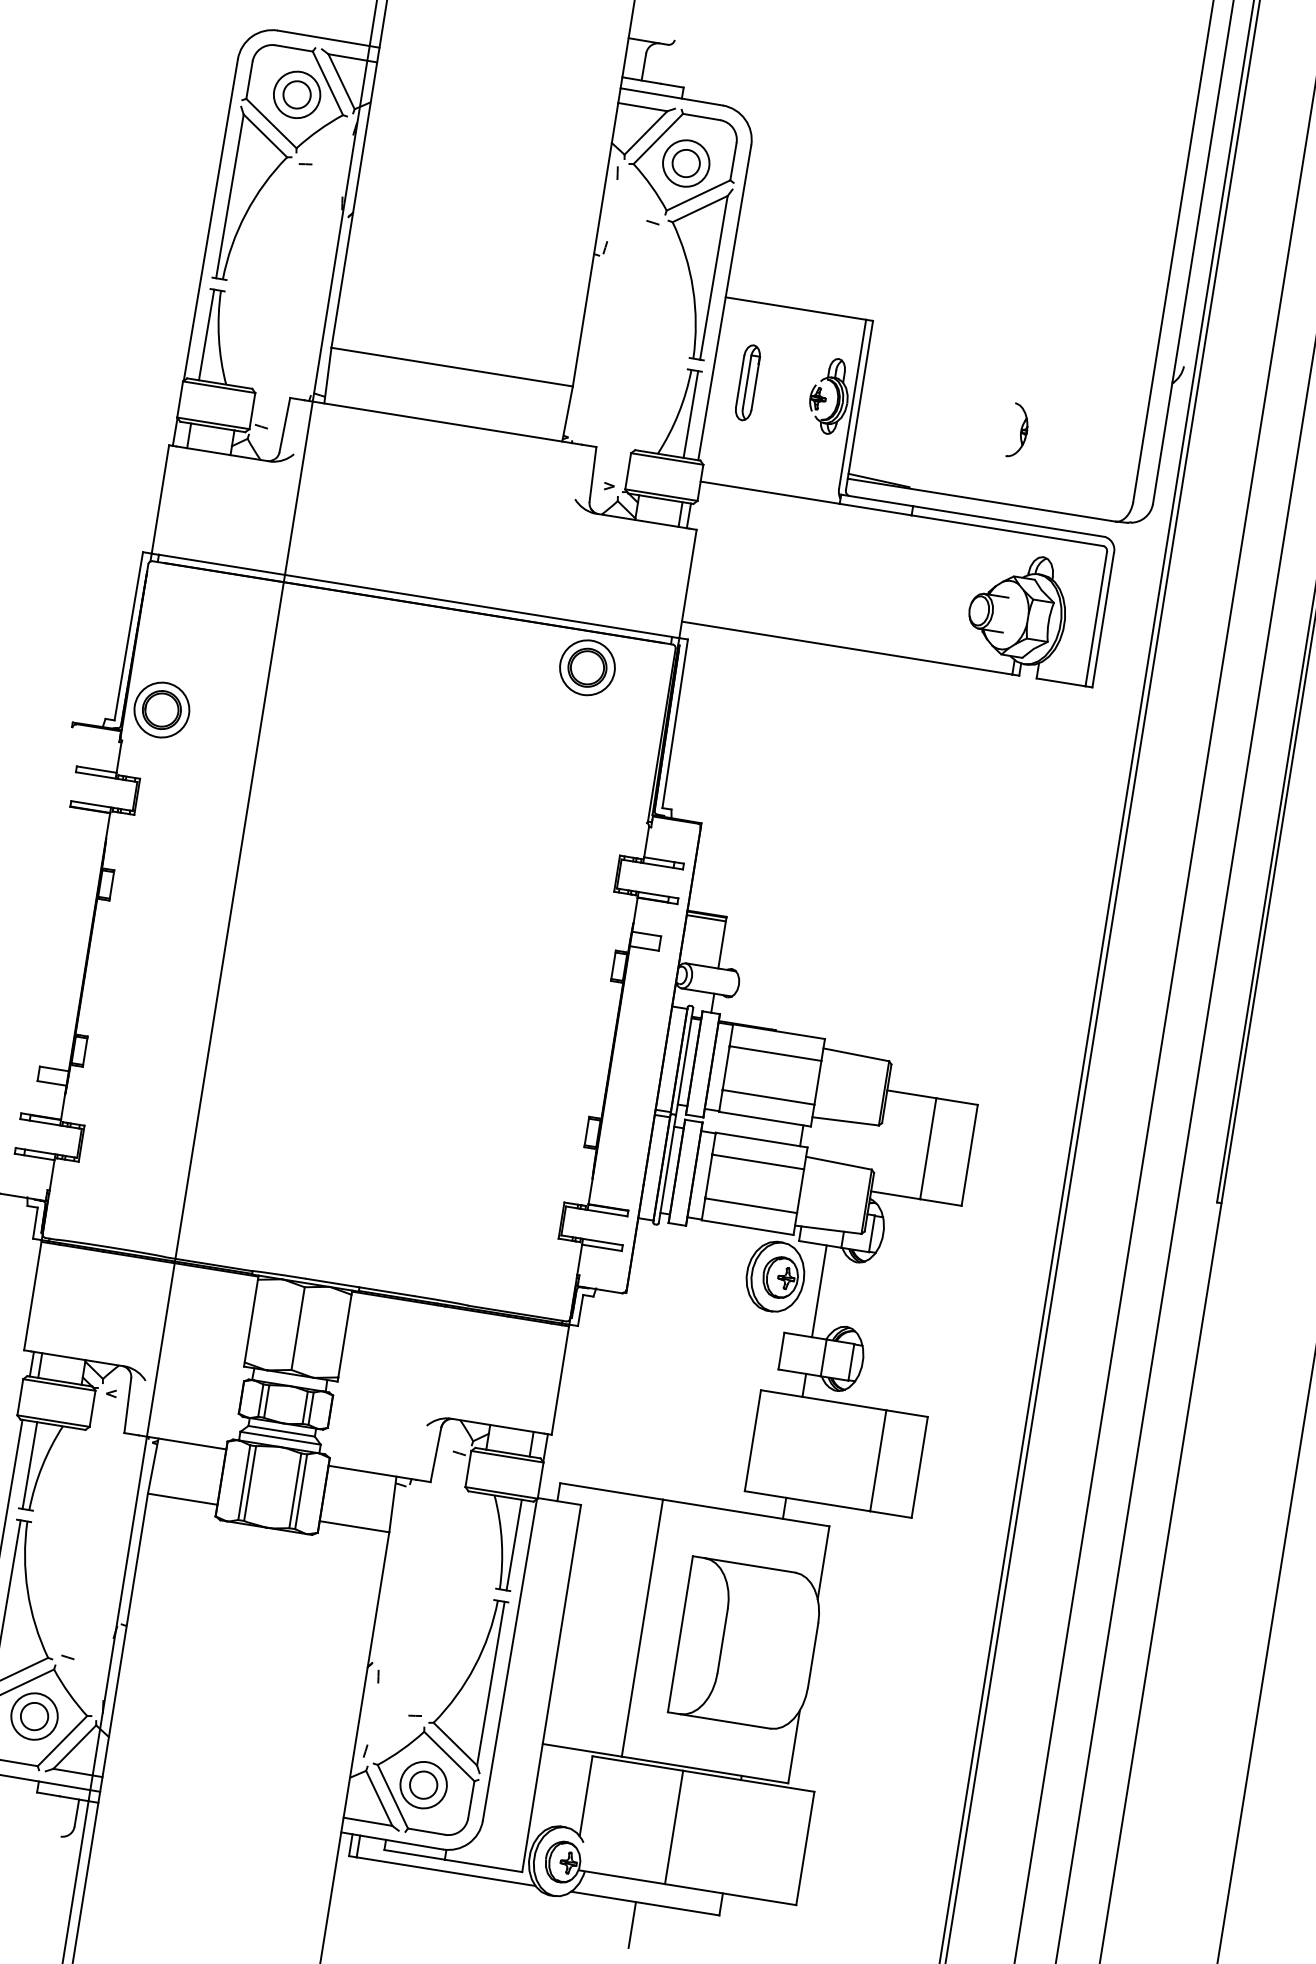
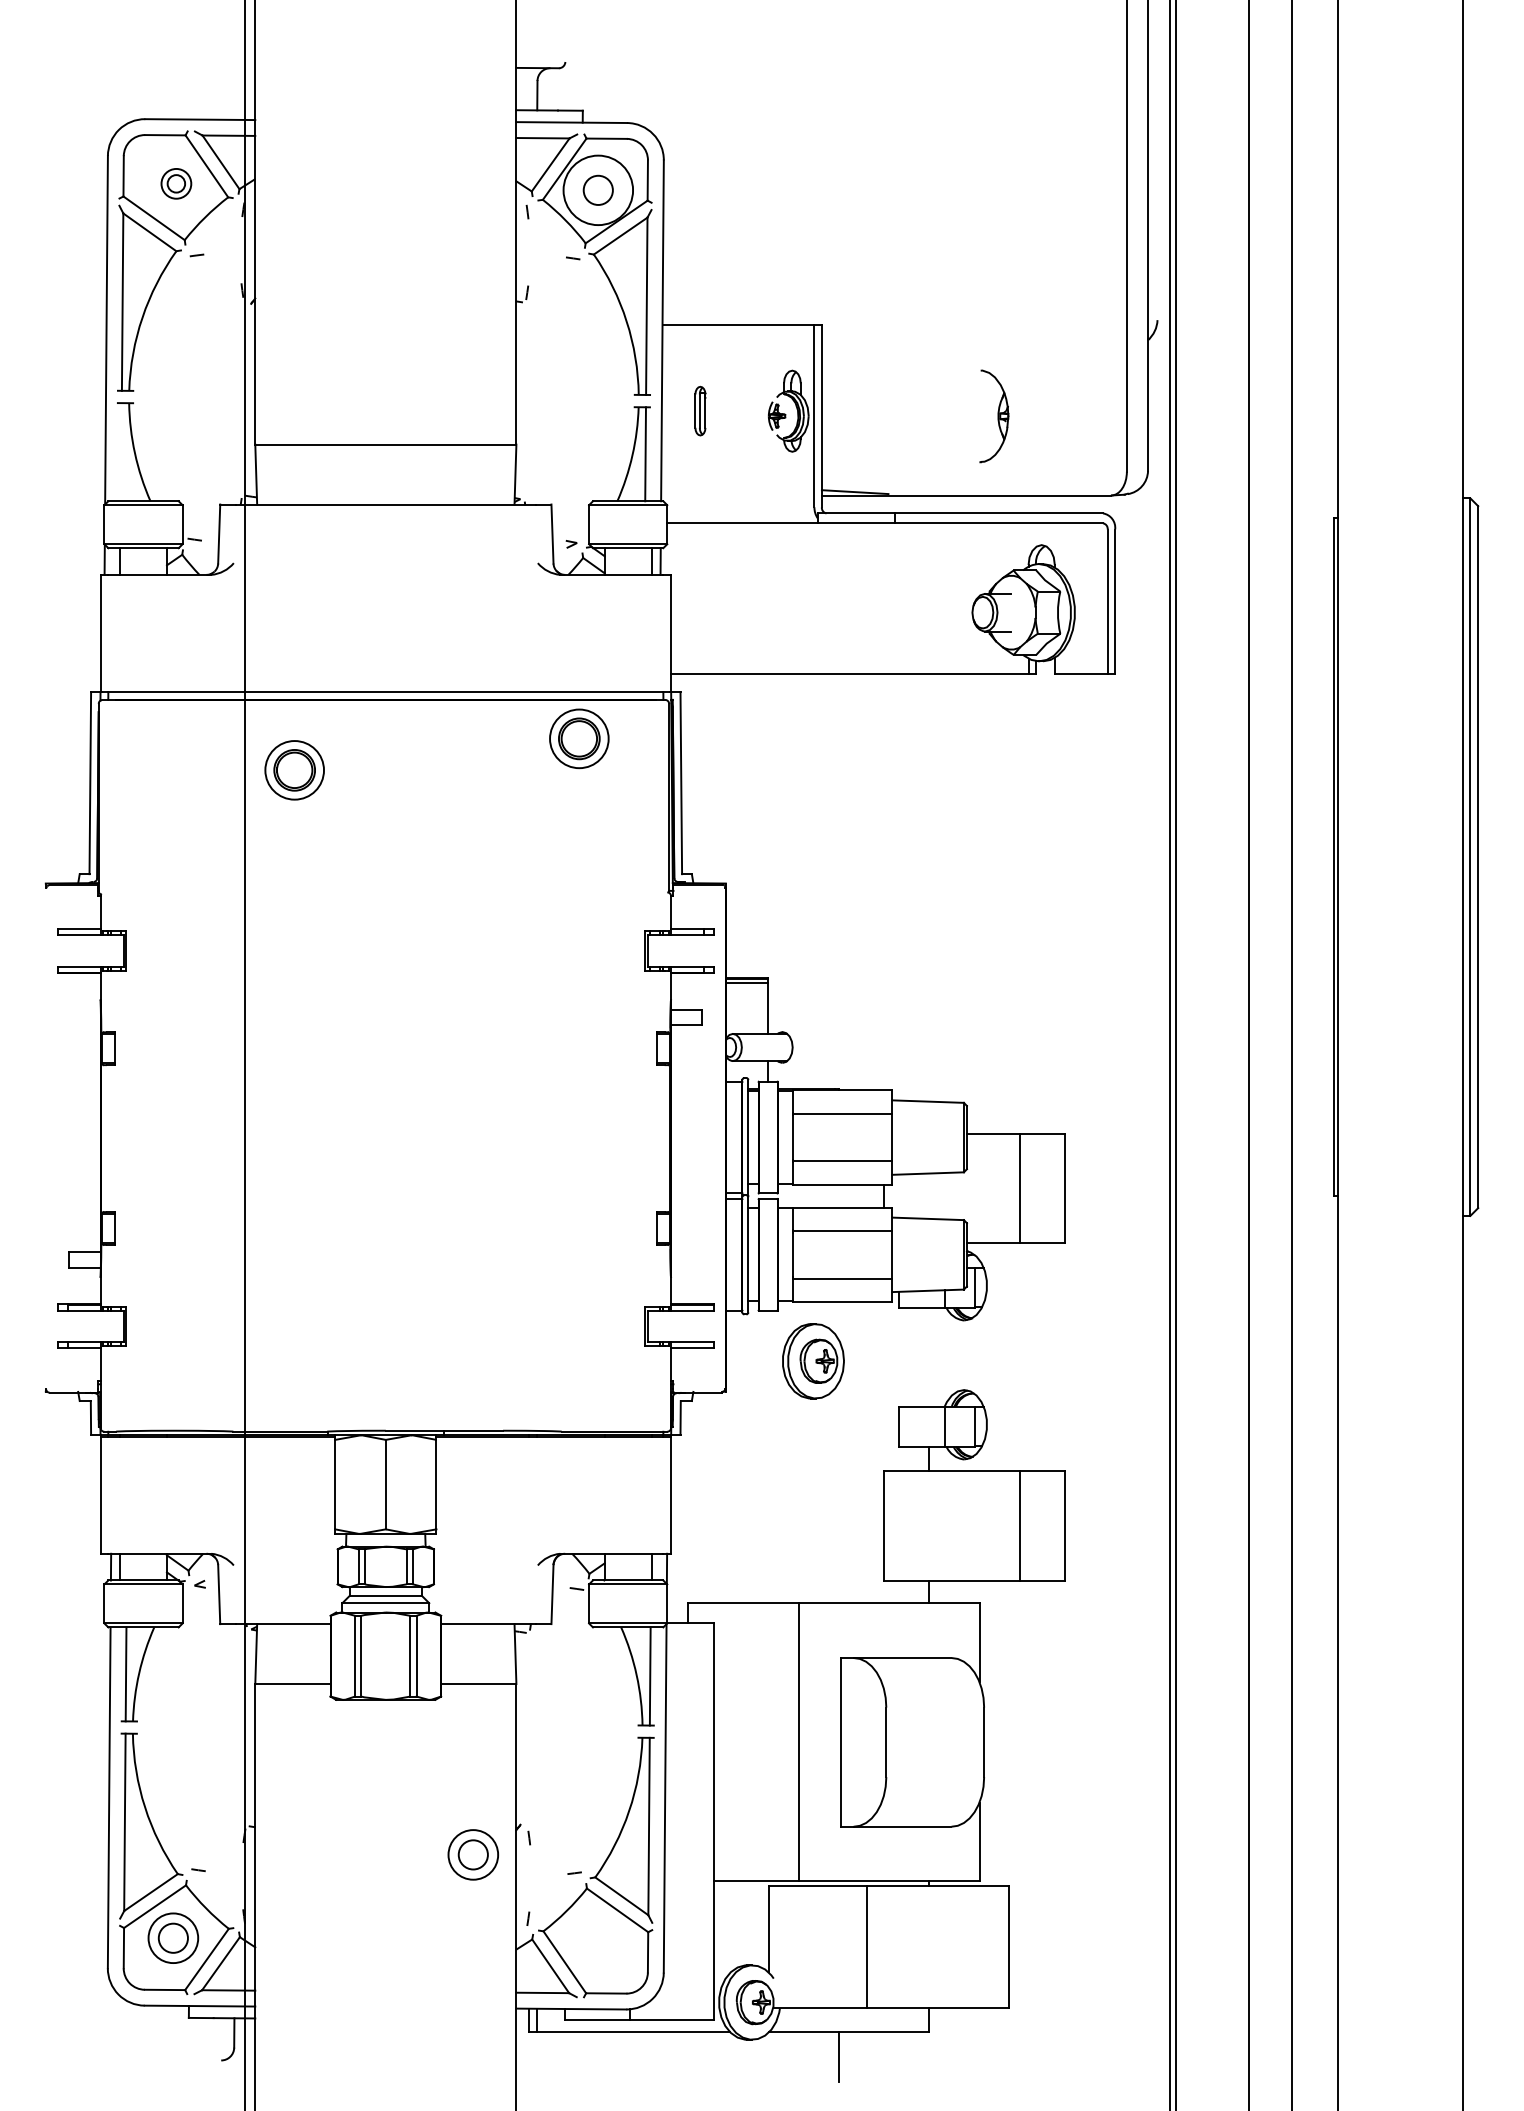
part: (297, 94) -> (176, 183), size x0.6
circle: (686, 163) -> (598, 190), size x1.4
line: (206, 335) -> (121, 452), removed
part: (748, 382) -> (700, 410), size x0.6
part: (1018, 430) -> (993, 415), size x1.6
part: (161, 710) -> (294, 770), moved
part: (775, 1276) -> (813, 1361), moved
line: (819, 1290) -> (929, 1356), removed
part: (422, 1784) -> (472, 1854), moved

